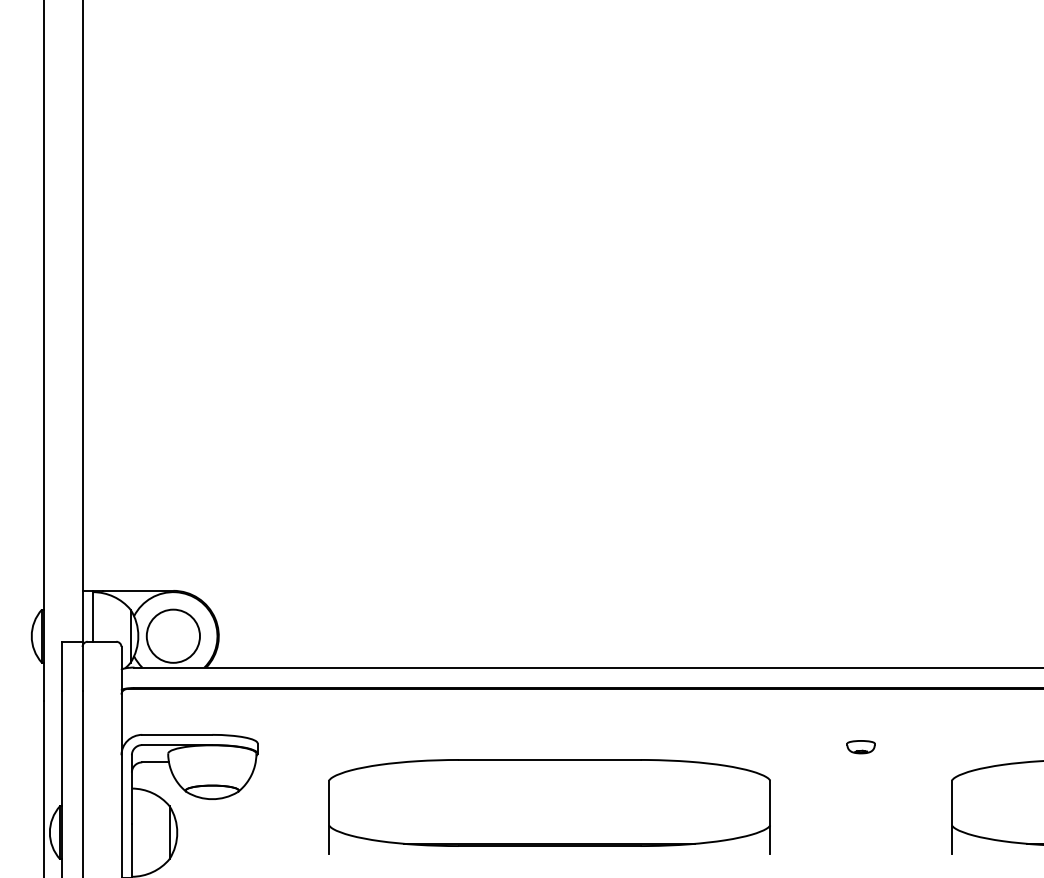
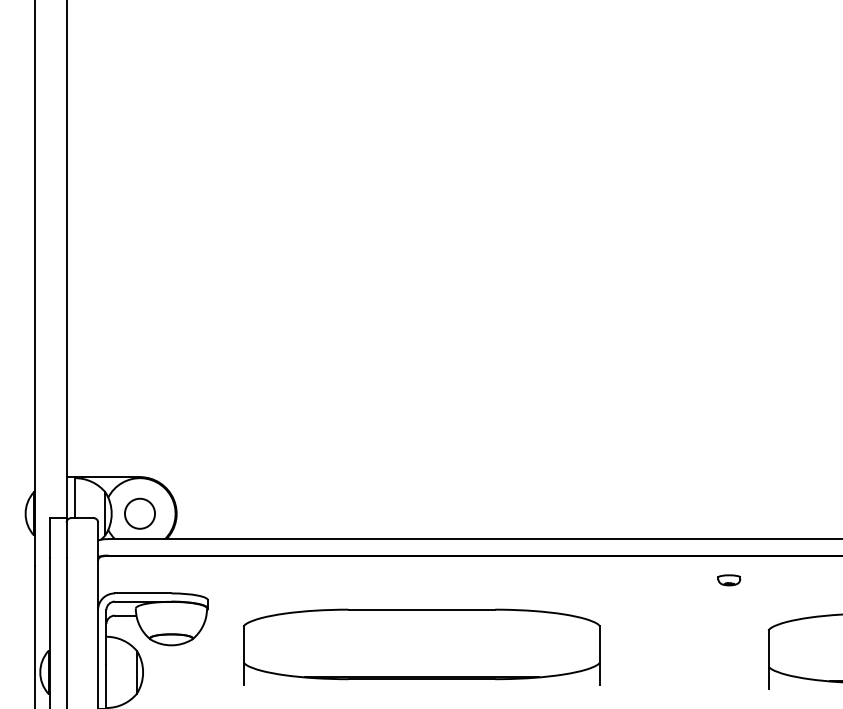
circle: (172, 635) -> (139, 513), size x0.7
part: (861, 747) -> (729, 580), moved
part: (549, 805) -> (421, 646), moved

